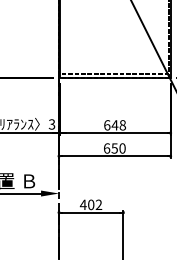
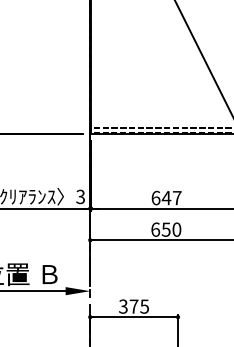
text: (122, 125) -> (176, 198), 648 -> 647
text: (90, 204) -> (133, 306), 402 -> 375

